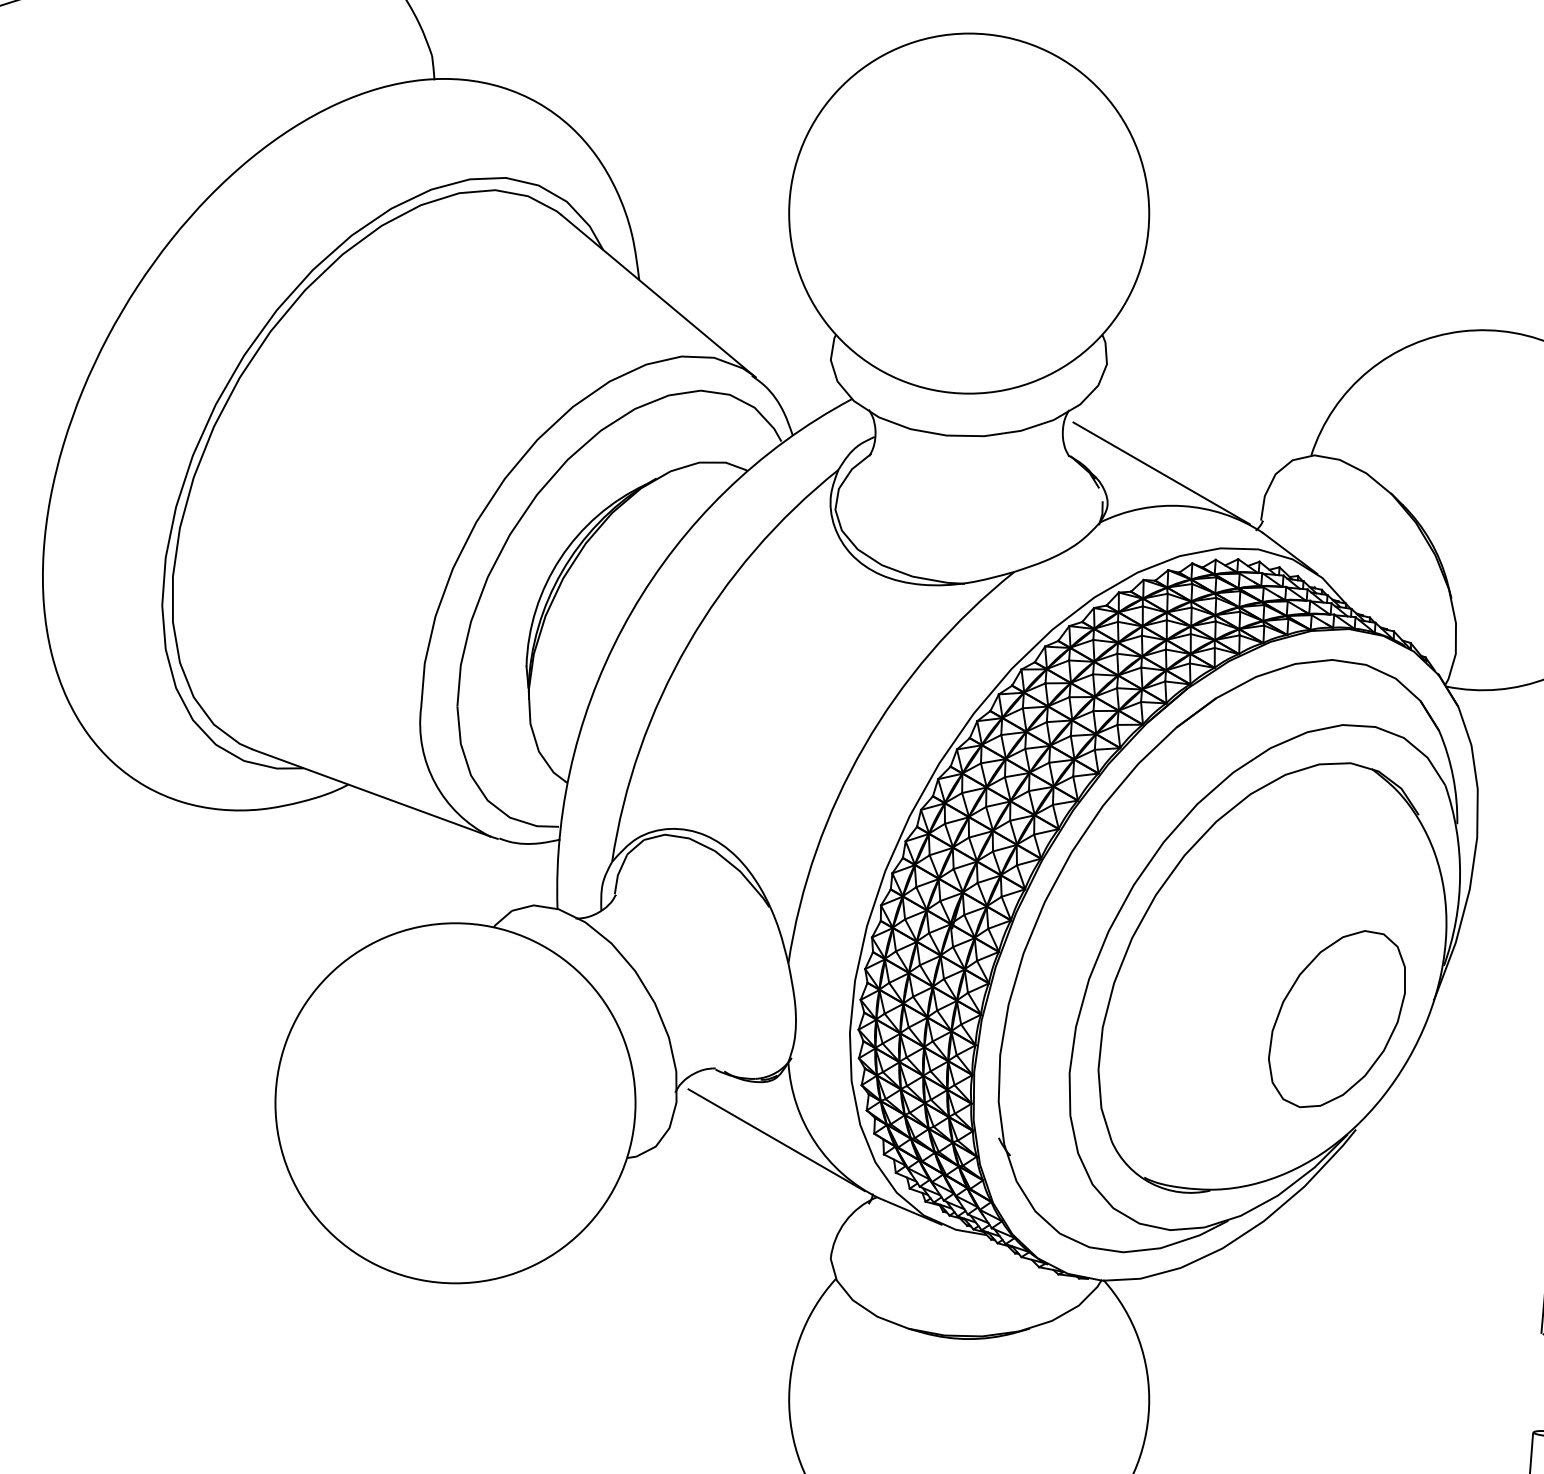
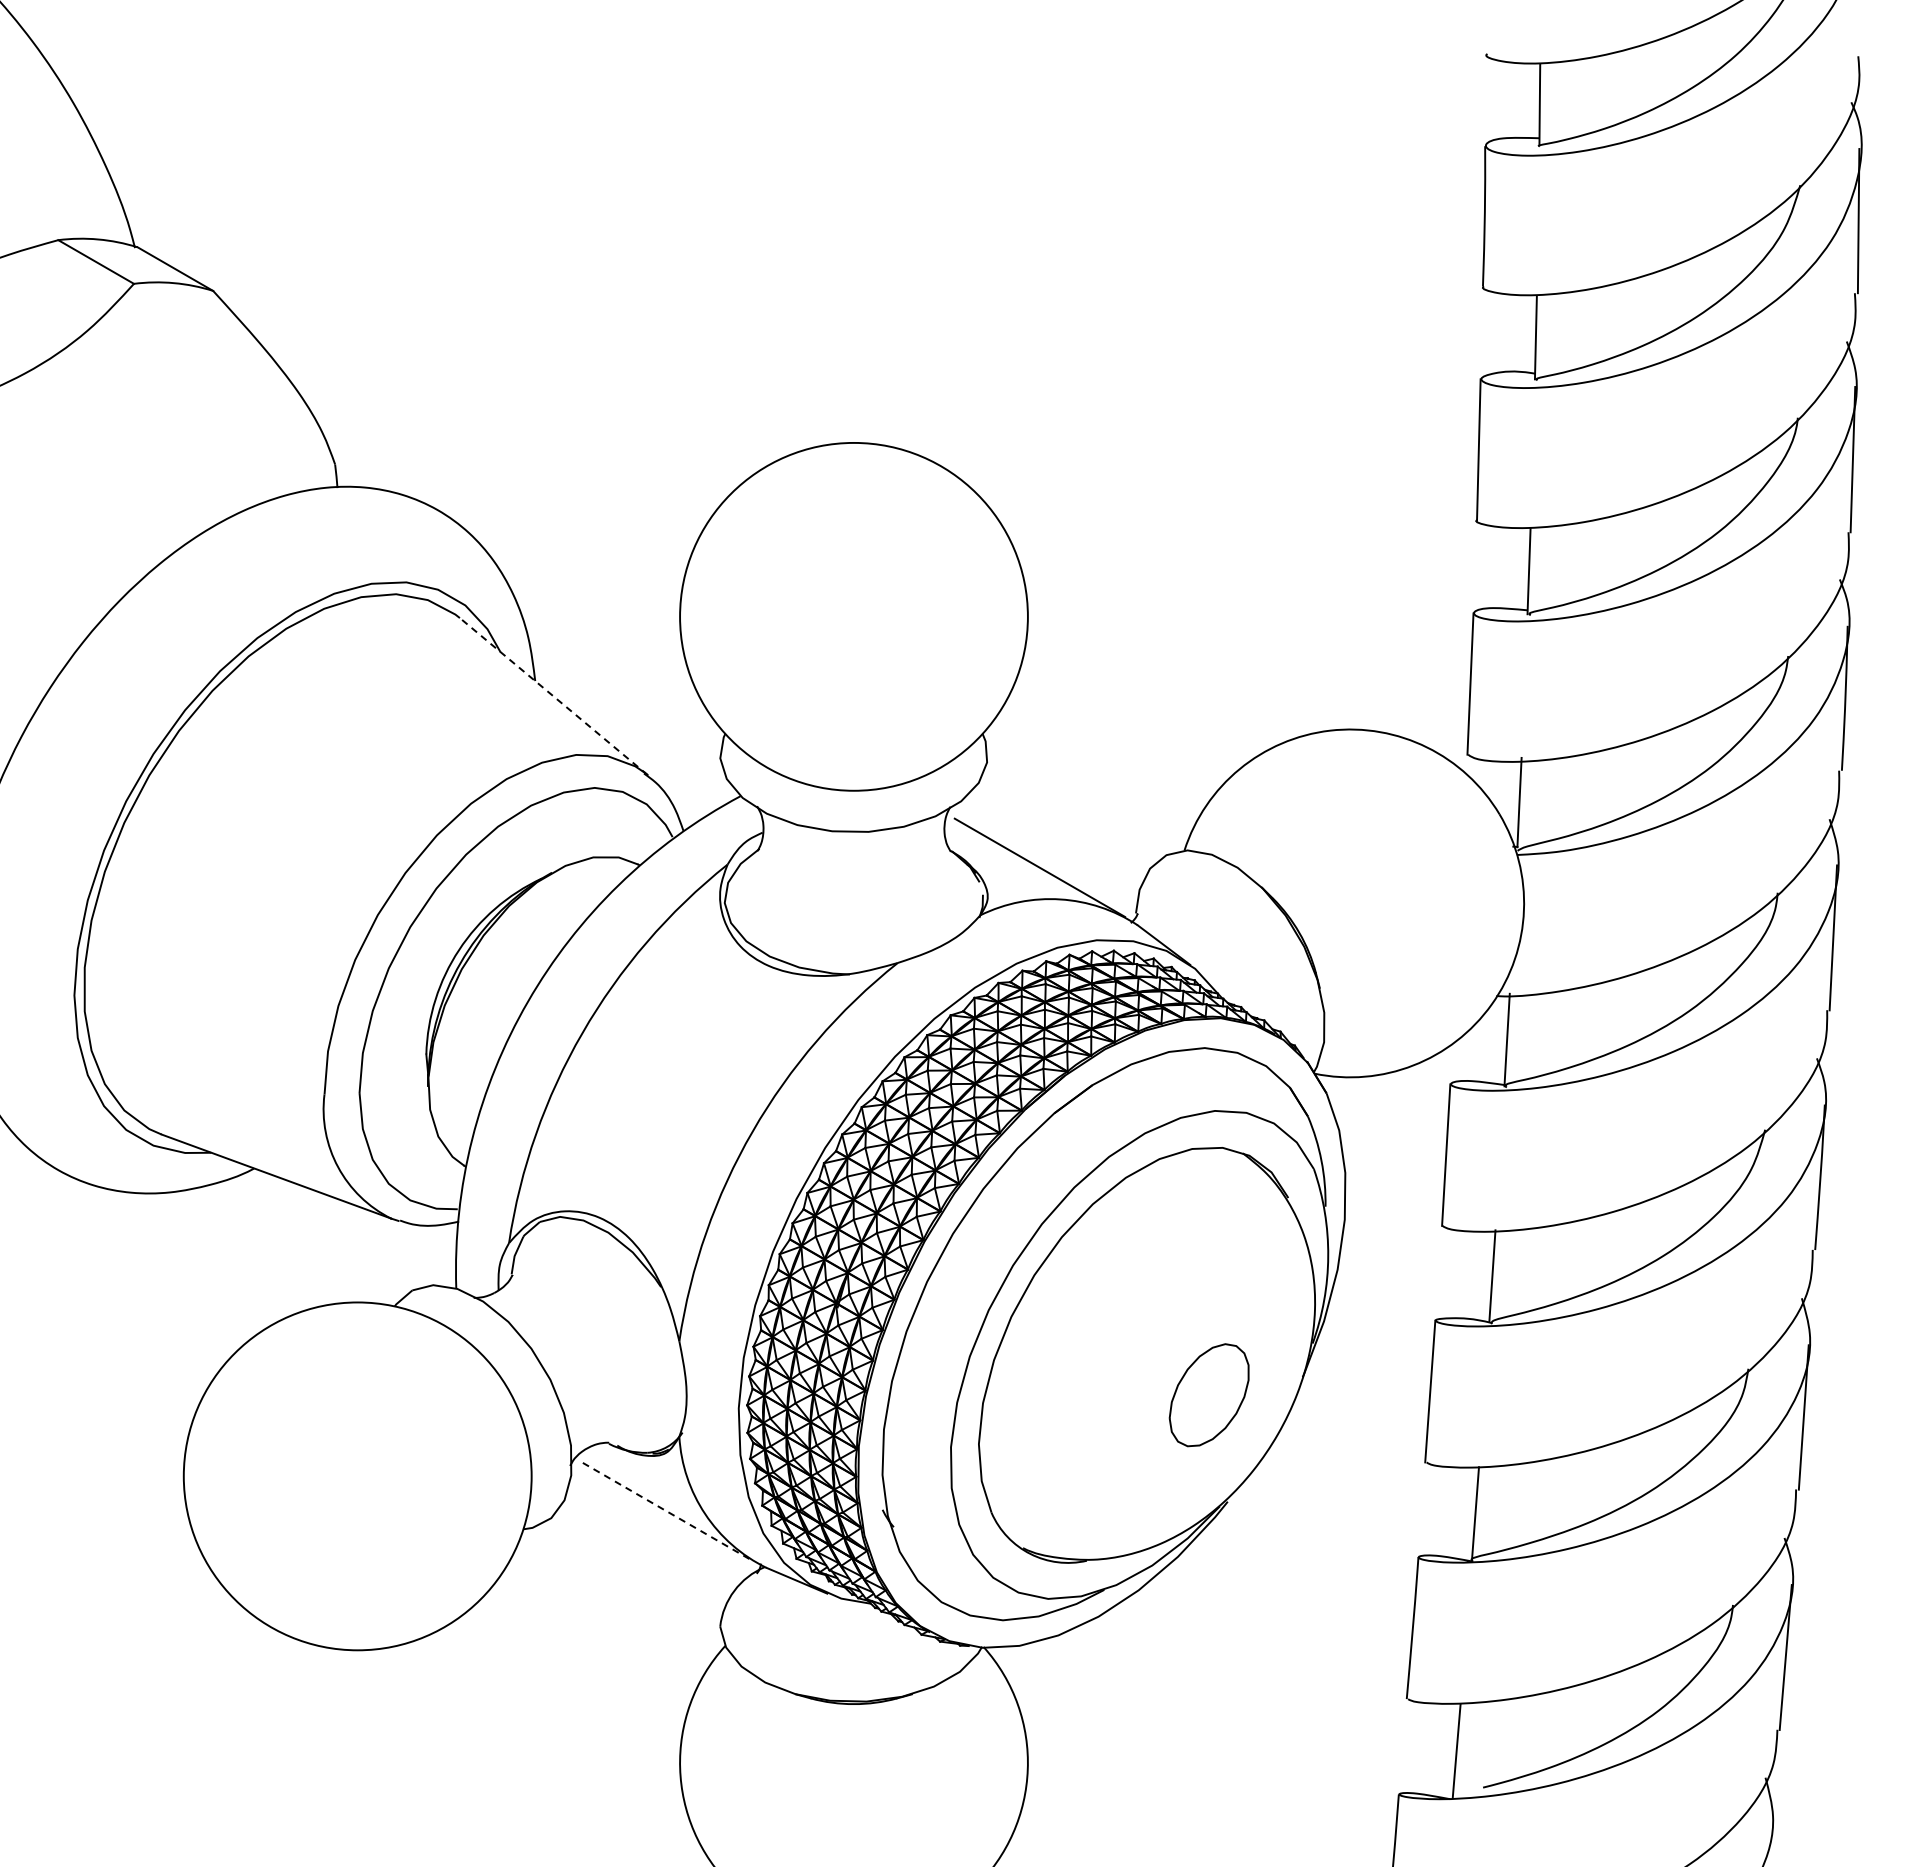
line: (658, 296) -> (553, 696), solid -> dashed
part: (1336, 1019) -> (1208, 1395), size x0.6
line: (777, 1140) -> (668, 1512), solid -> dashed

